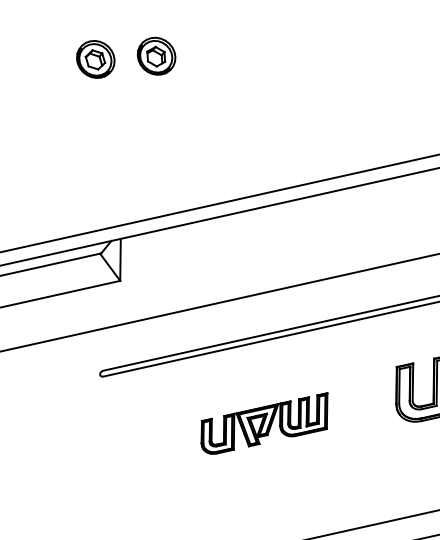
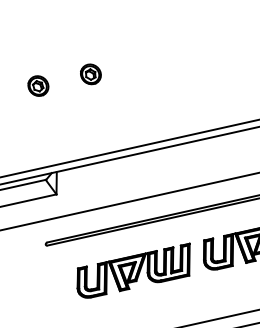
part: (155, 56) -> (90, 74), moved
part: (95, 58) -> (38, 85), moved
part: (264, 423) -> (133, 270), size x1.67

